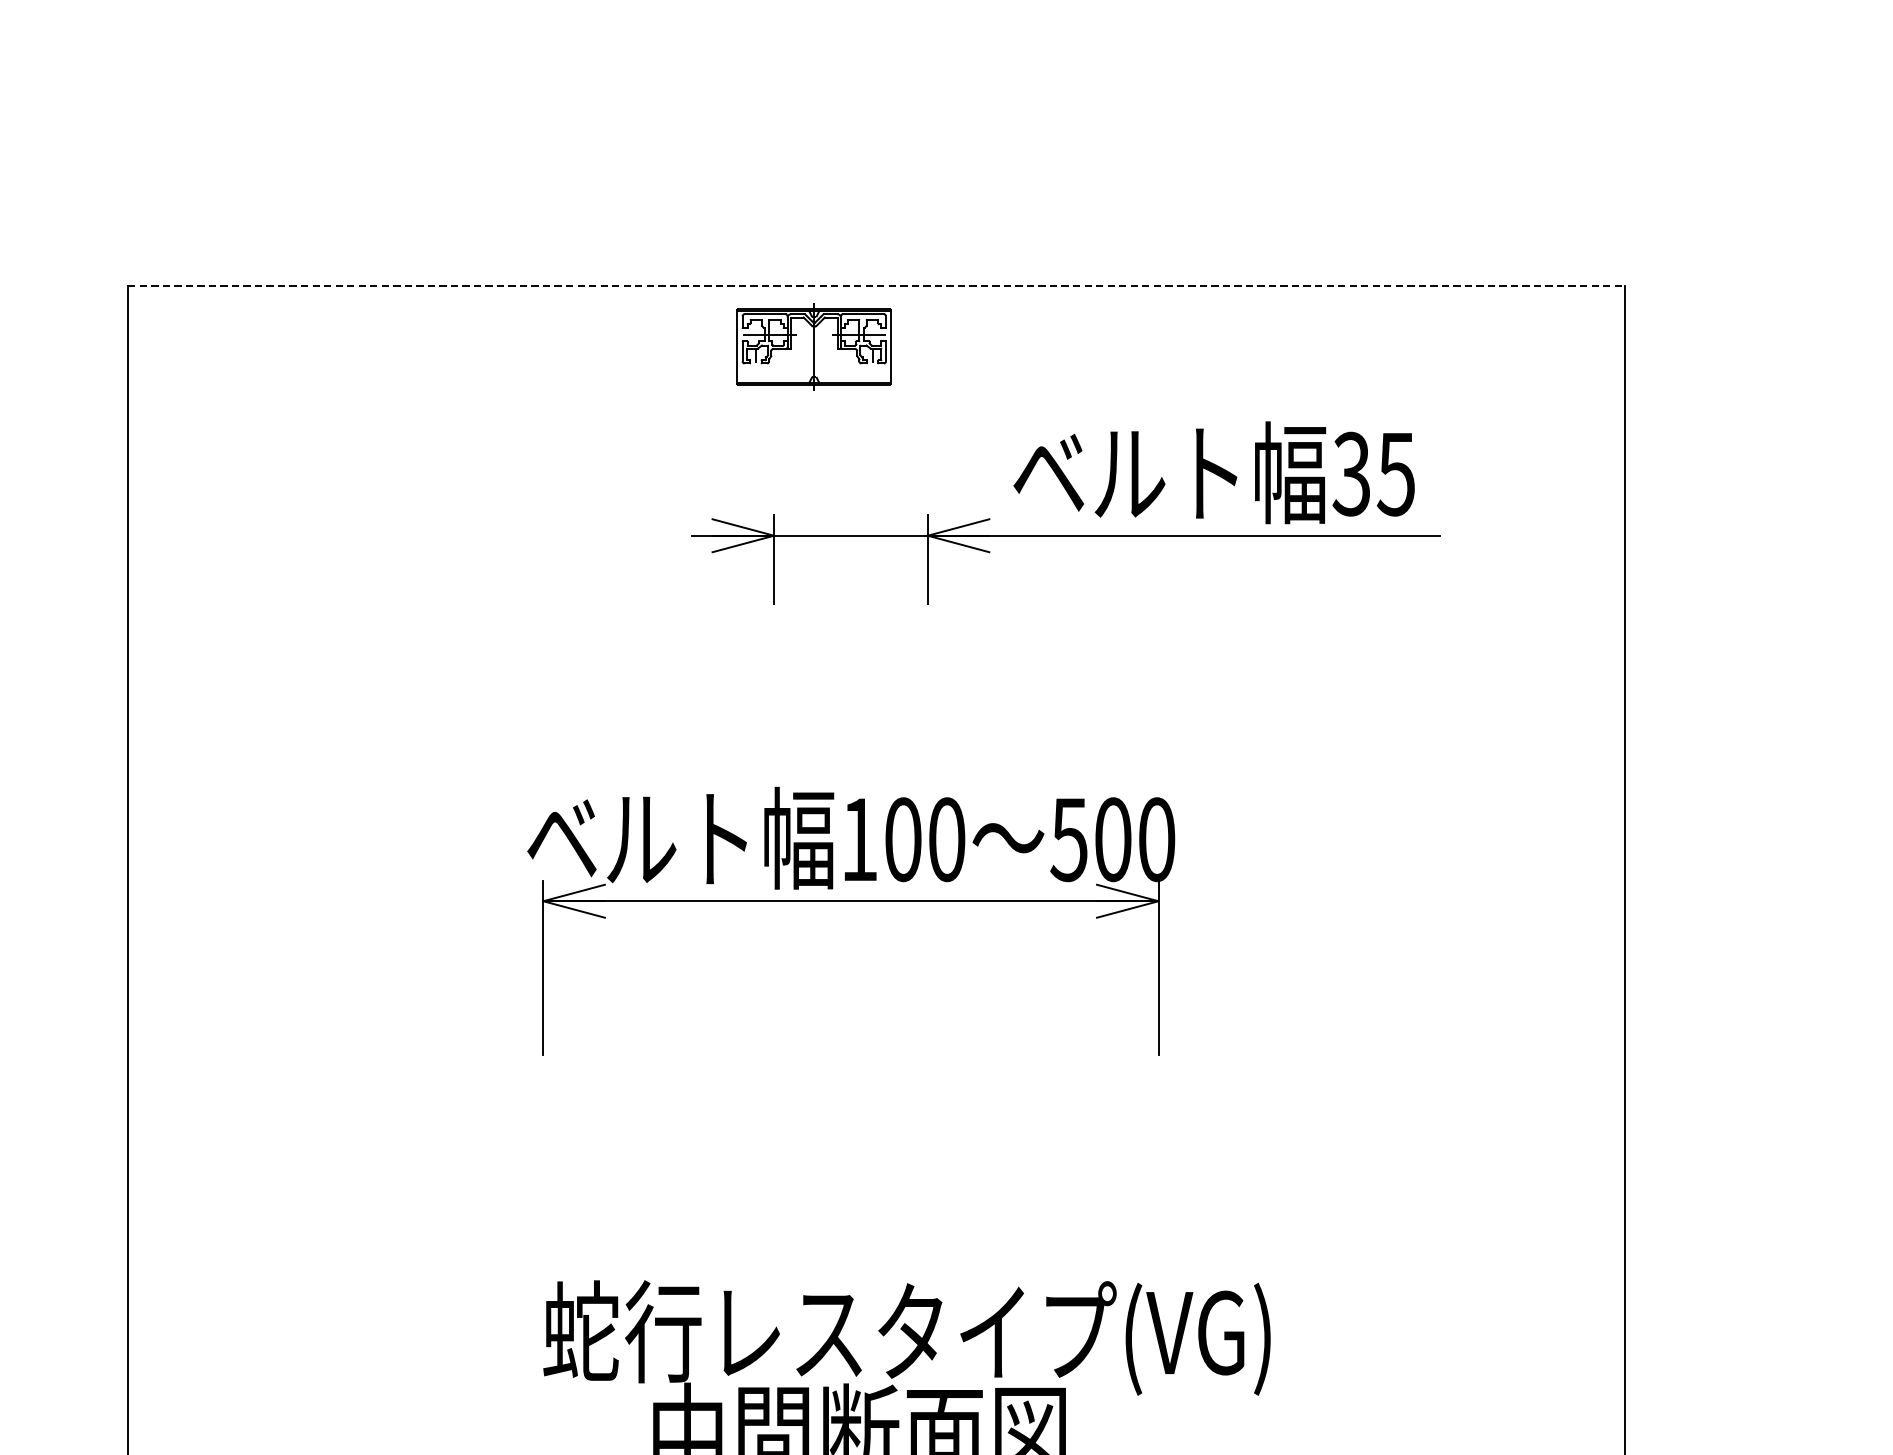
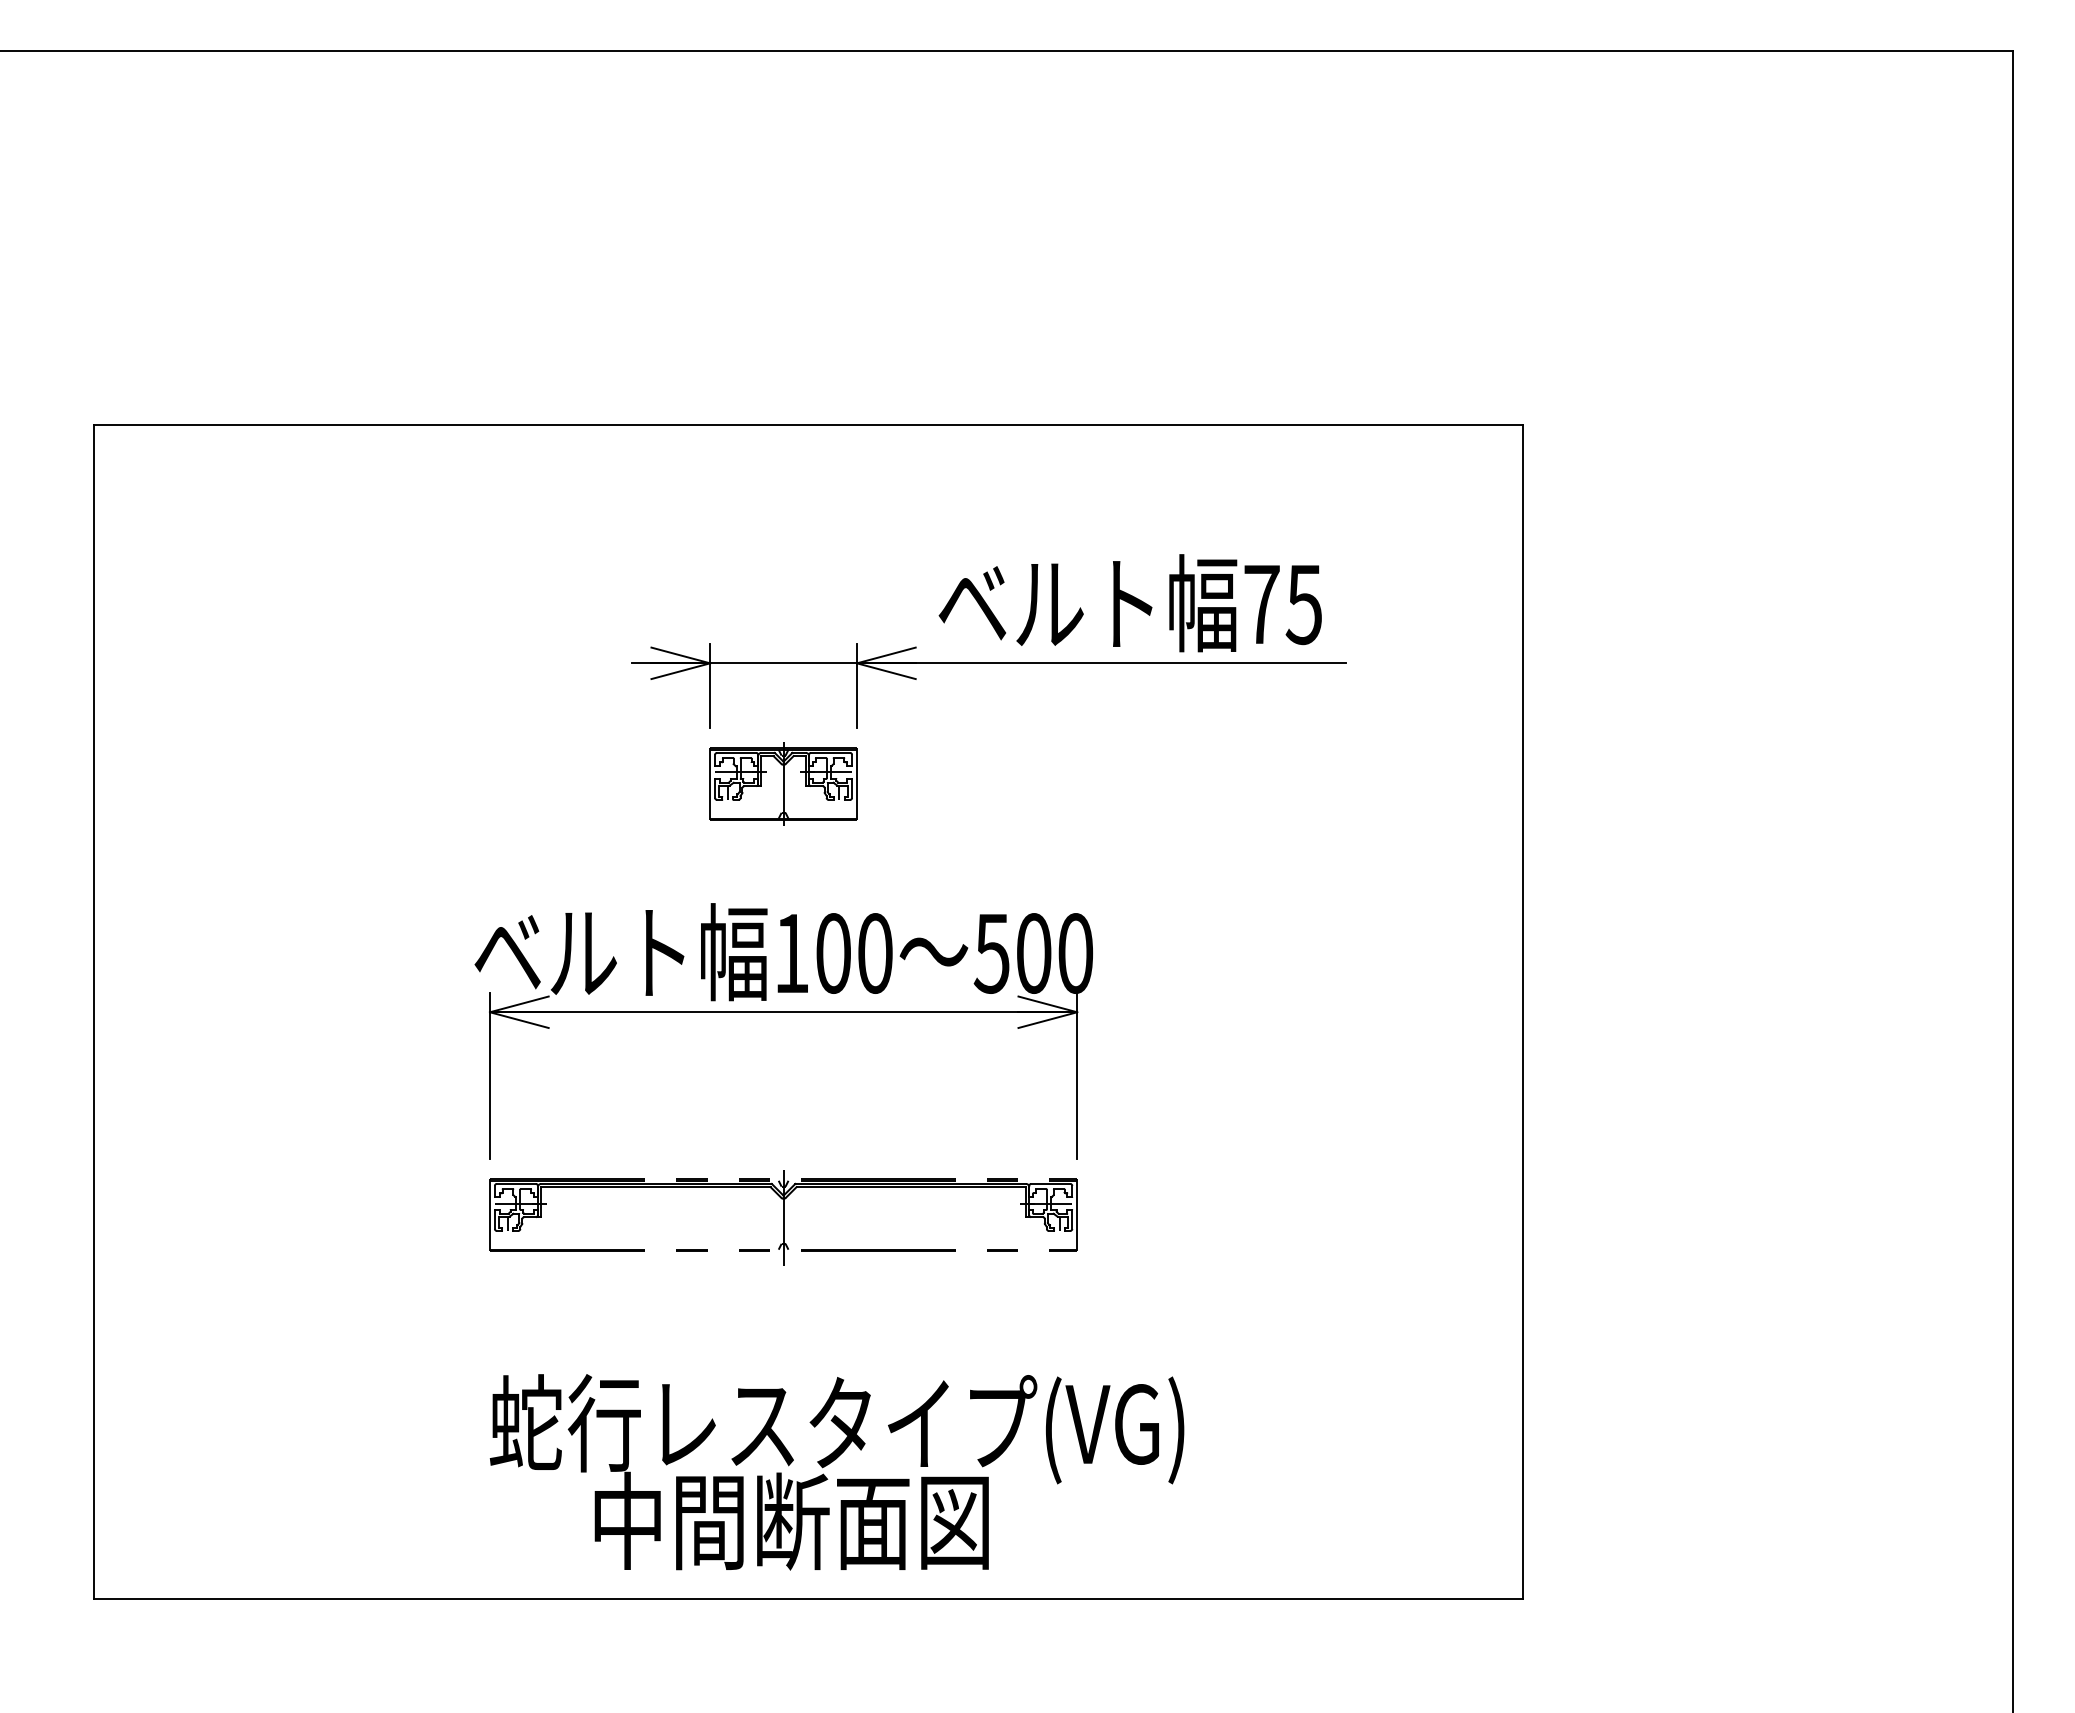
line: (877, 285) -> (808, 424), dashed -> solid
part: (814, 346) -> (783, 783), moved
text: (1351, 474) -> (1261, 604), 35 -> 75
part: (850, 1116) -> (783, 1217), added

